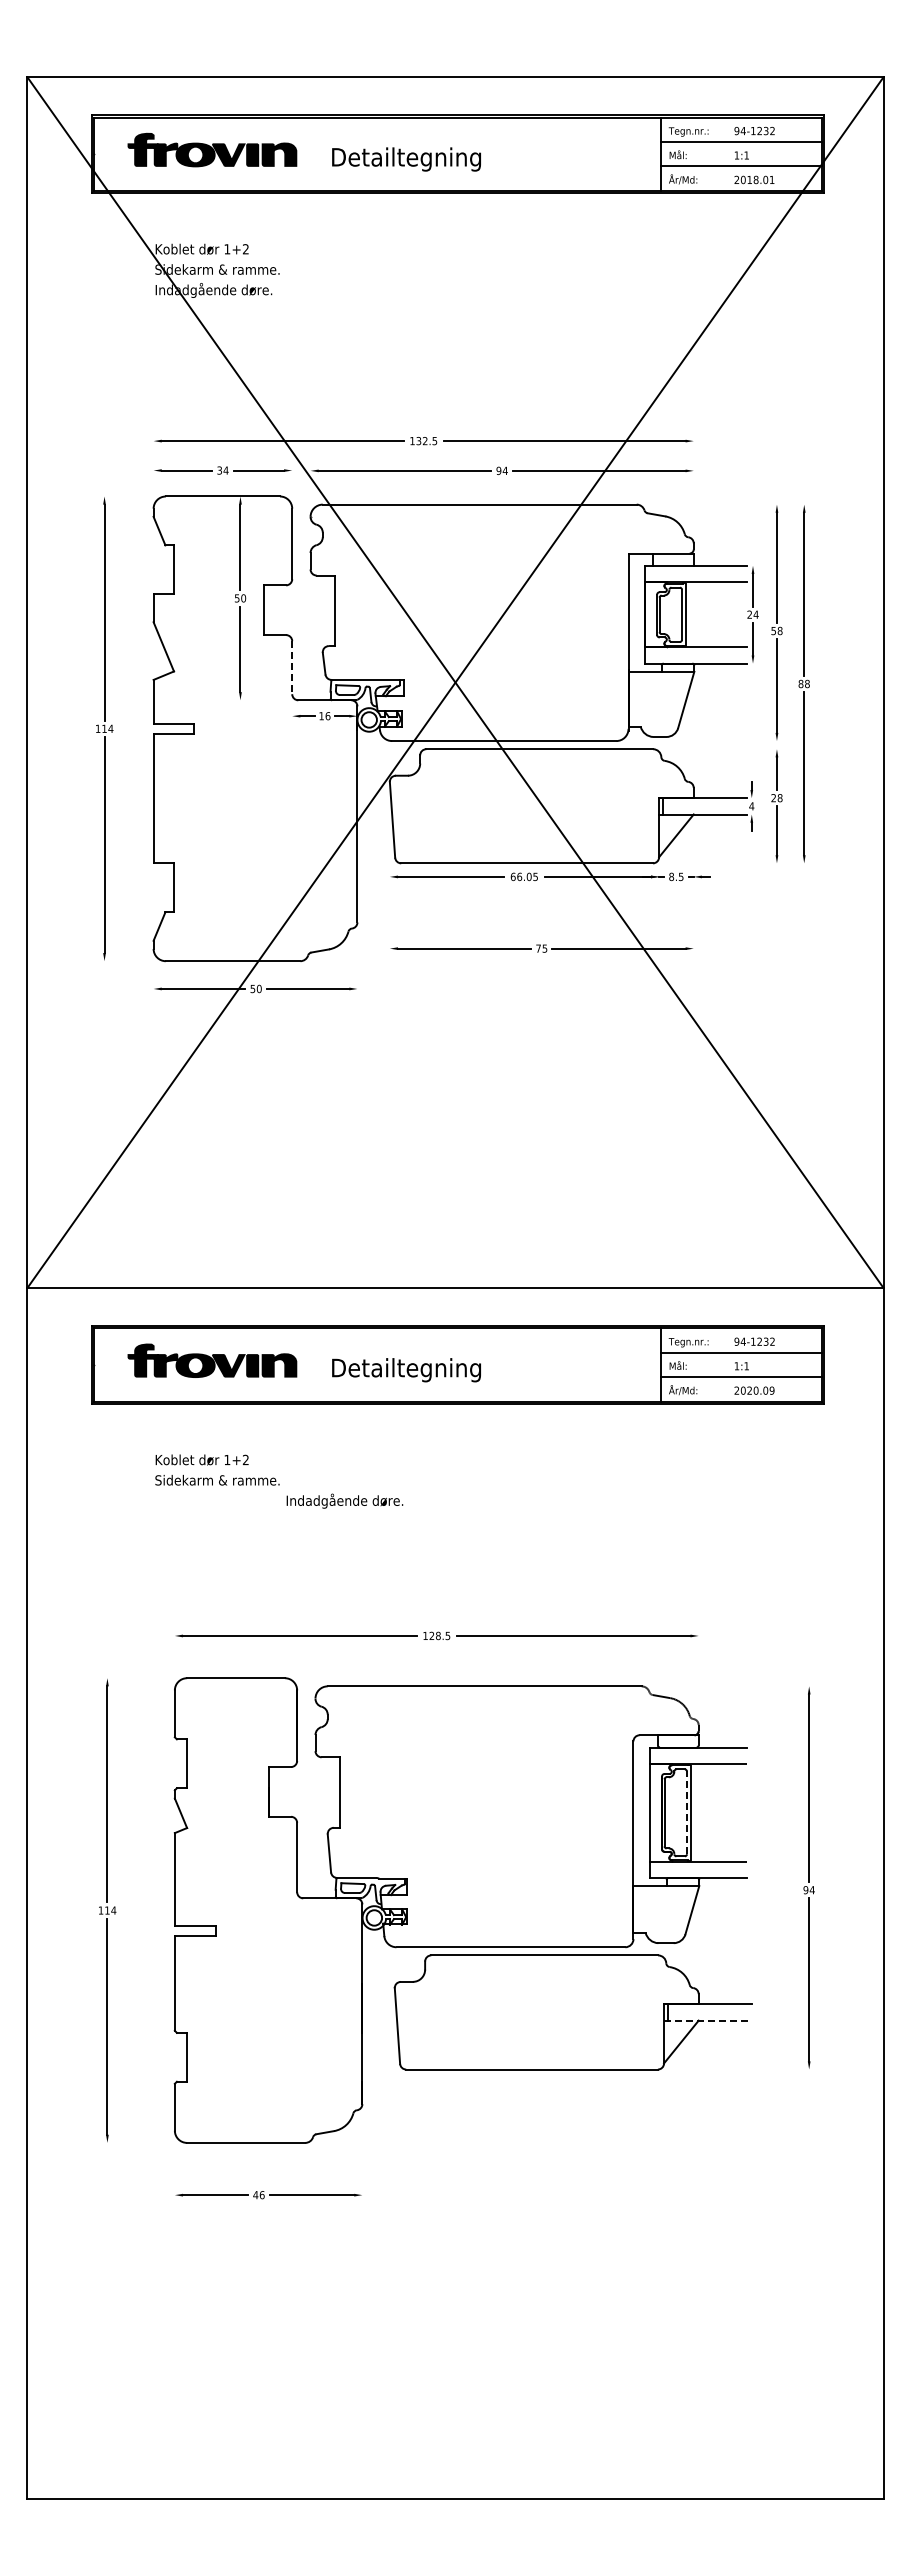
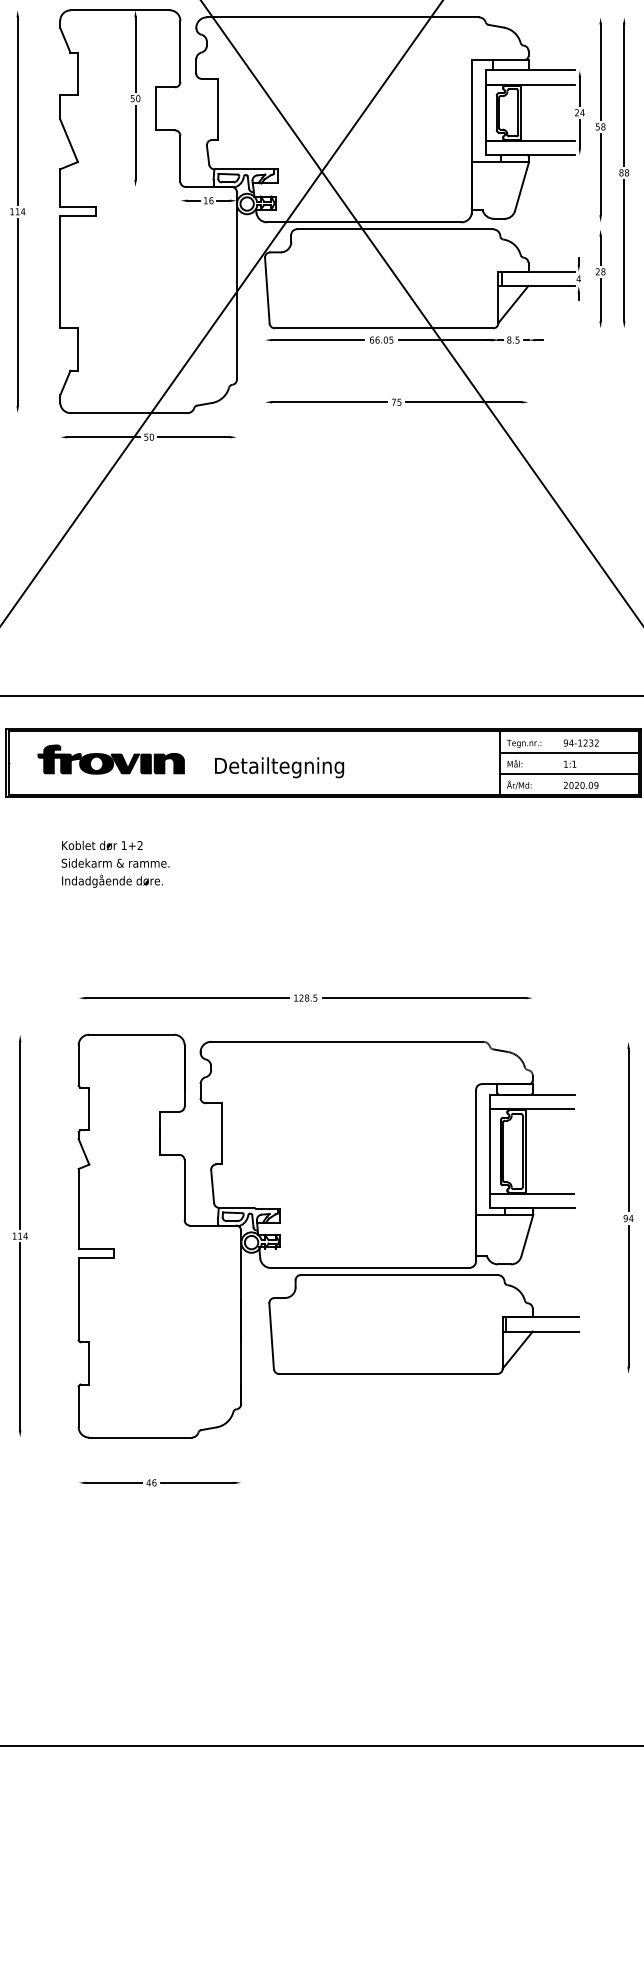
line: (292, 668) -> (180, 159), dashed -> solid
text: (344, 1500) -> (112, 880), moved
line: (686, 1812) -> (522, 1151), dashed -> solid
line: (708, 2020) -> (541, 1331), dashed -> solid

